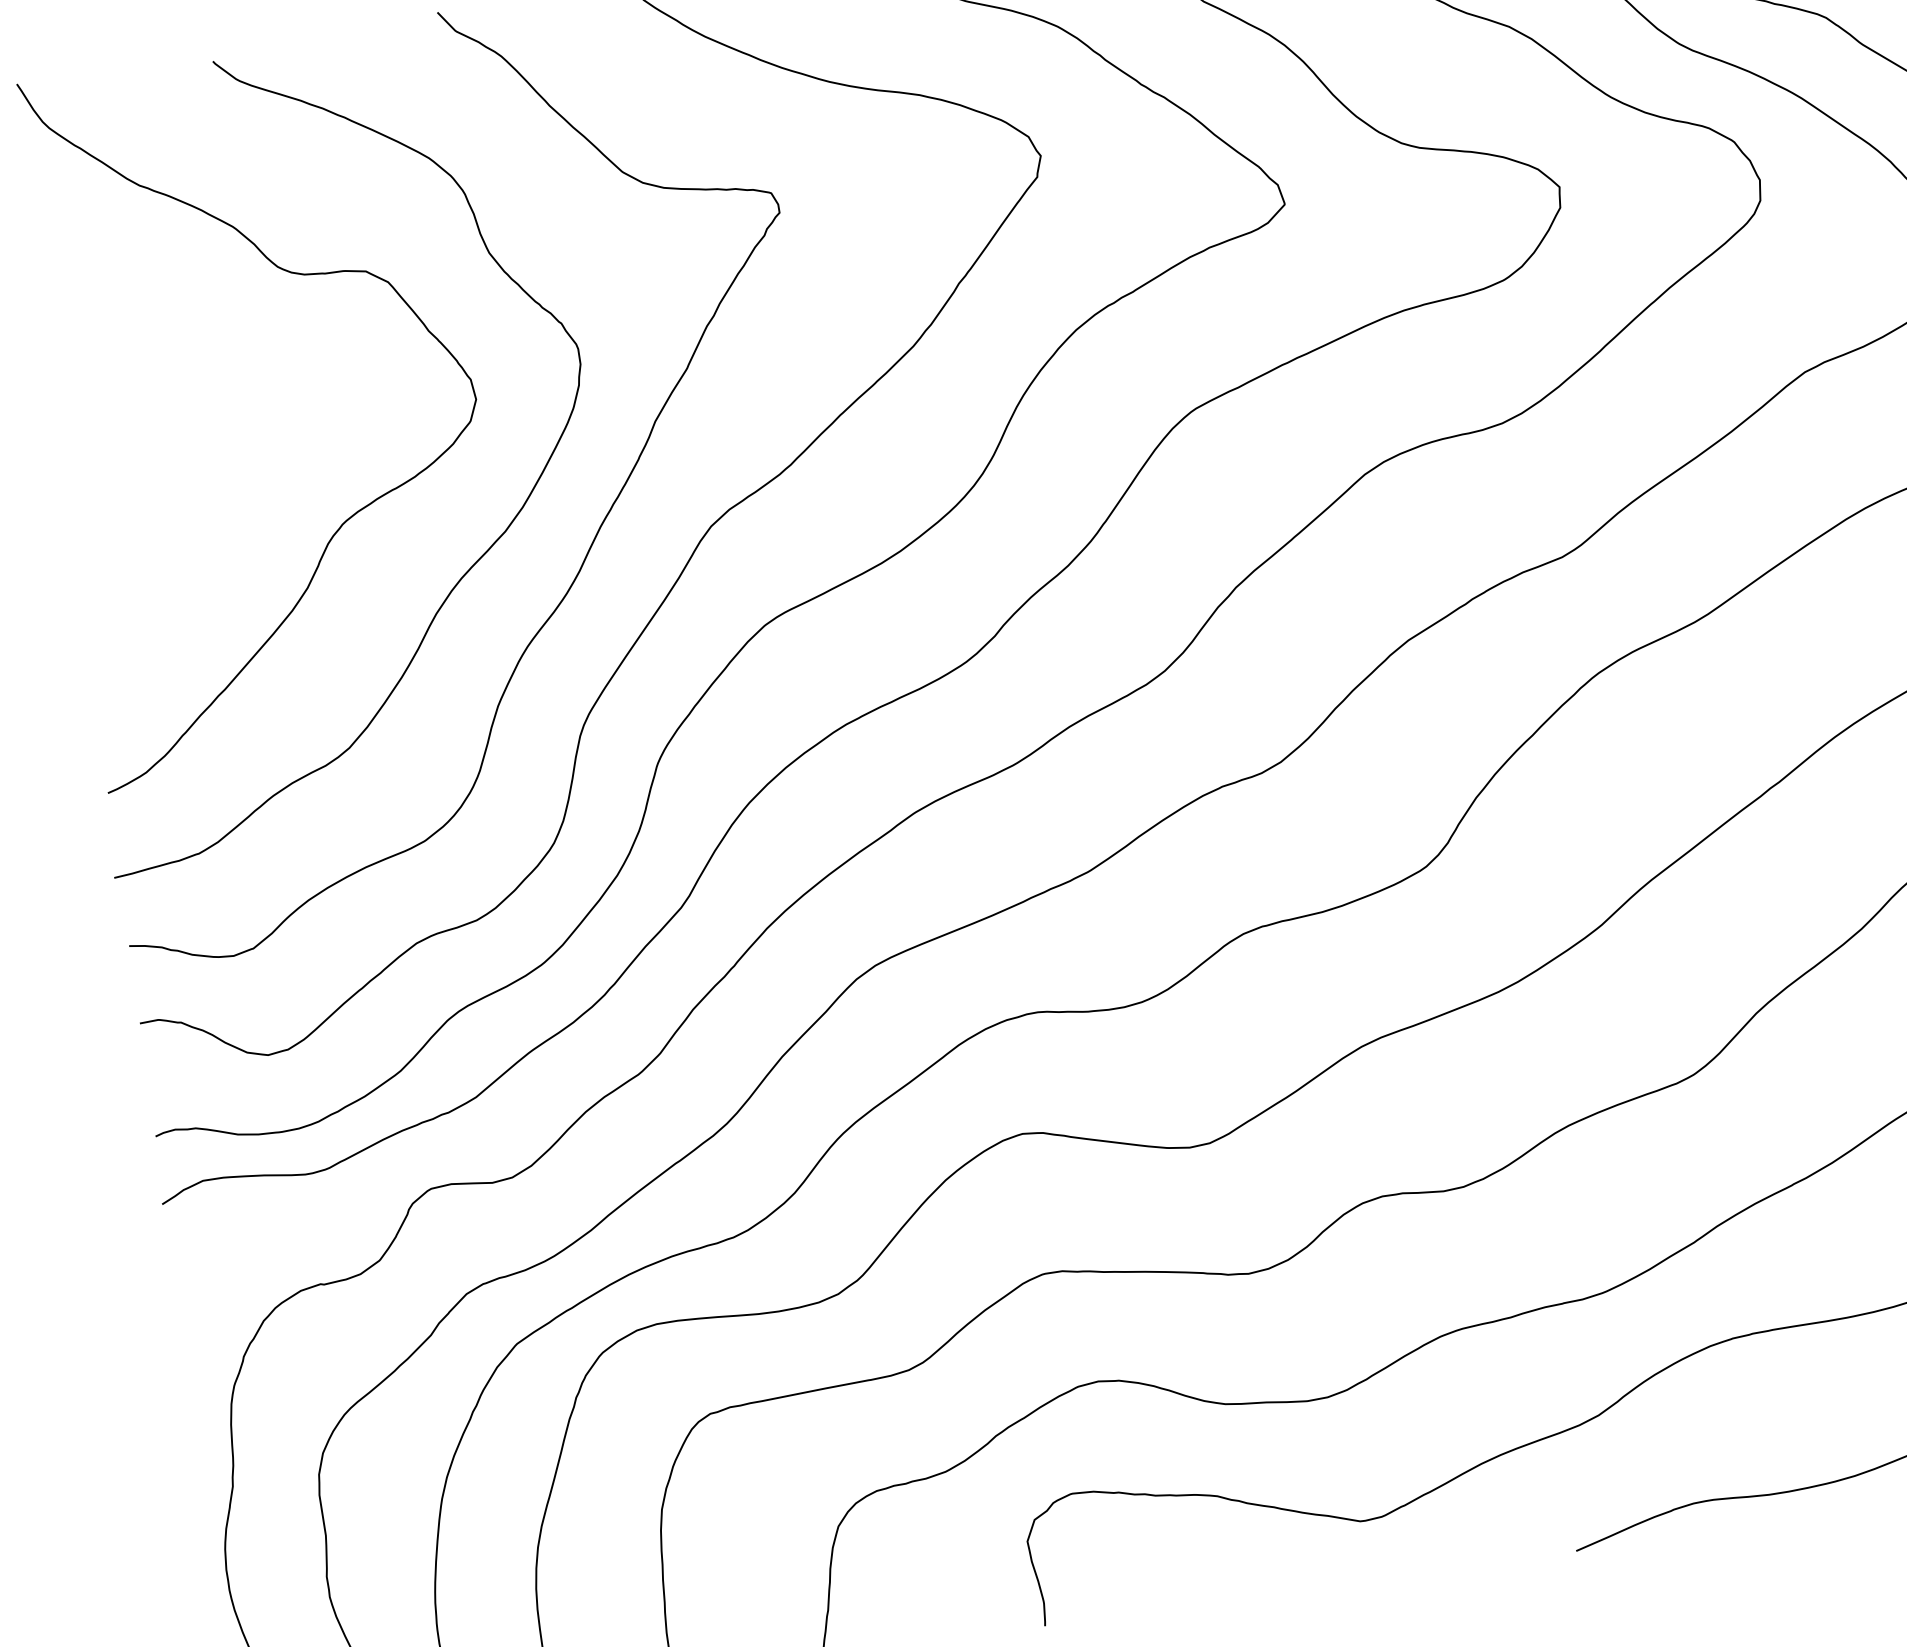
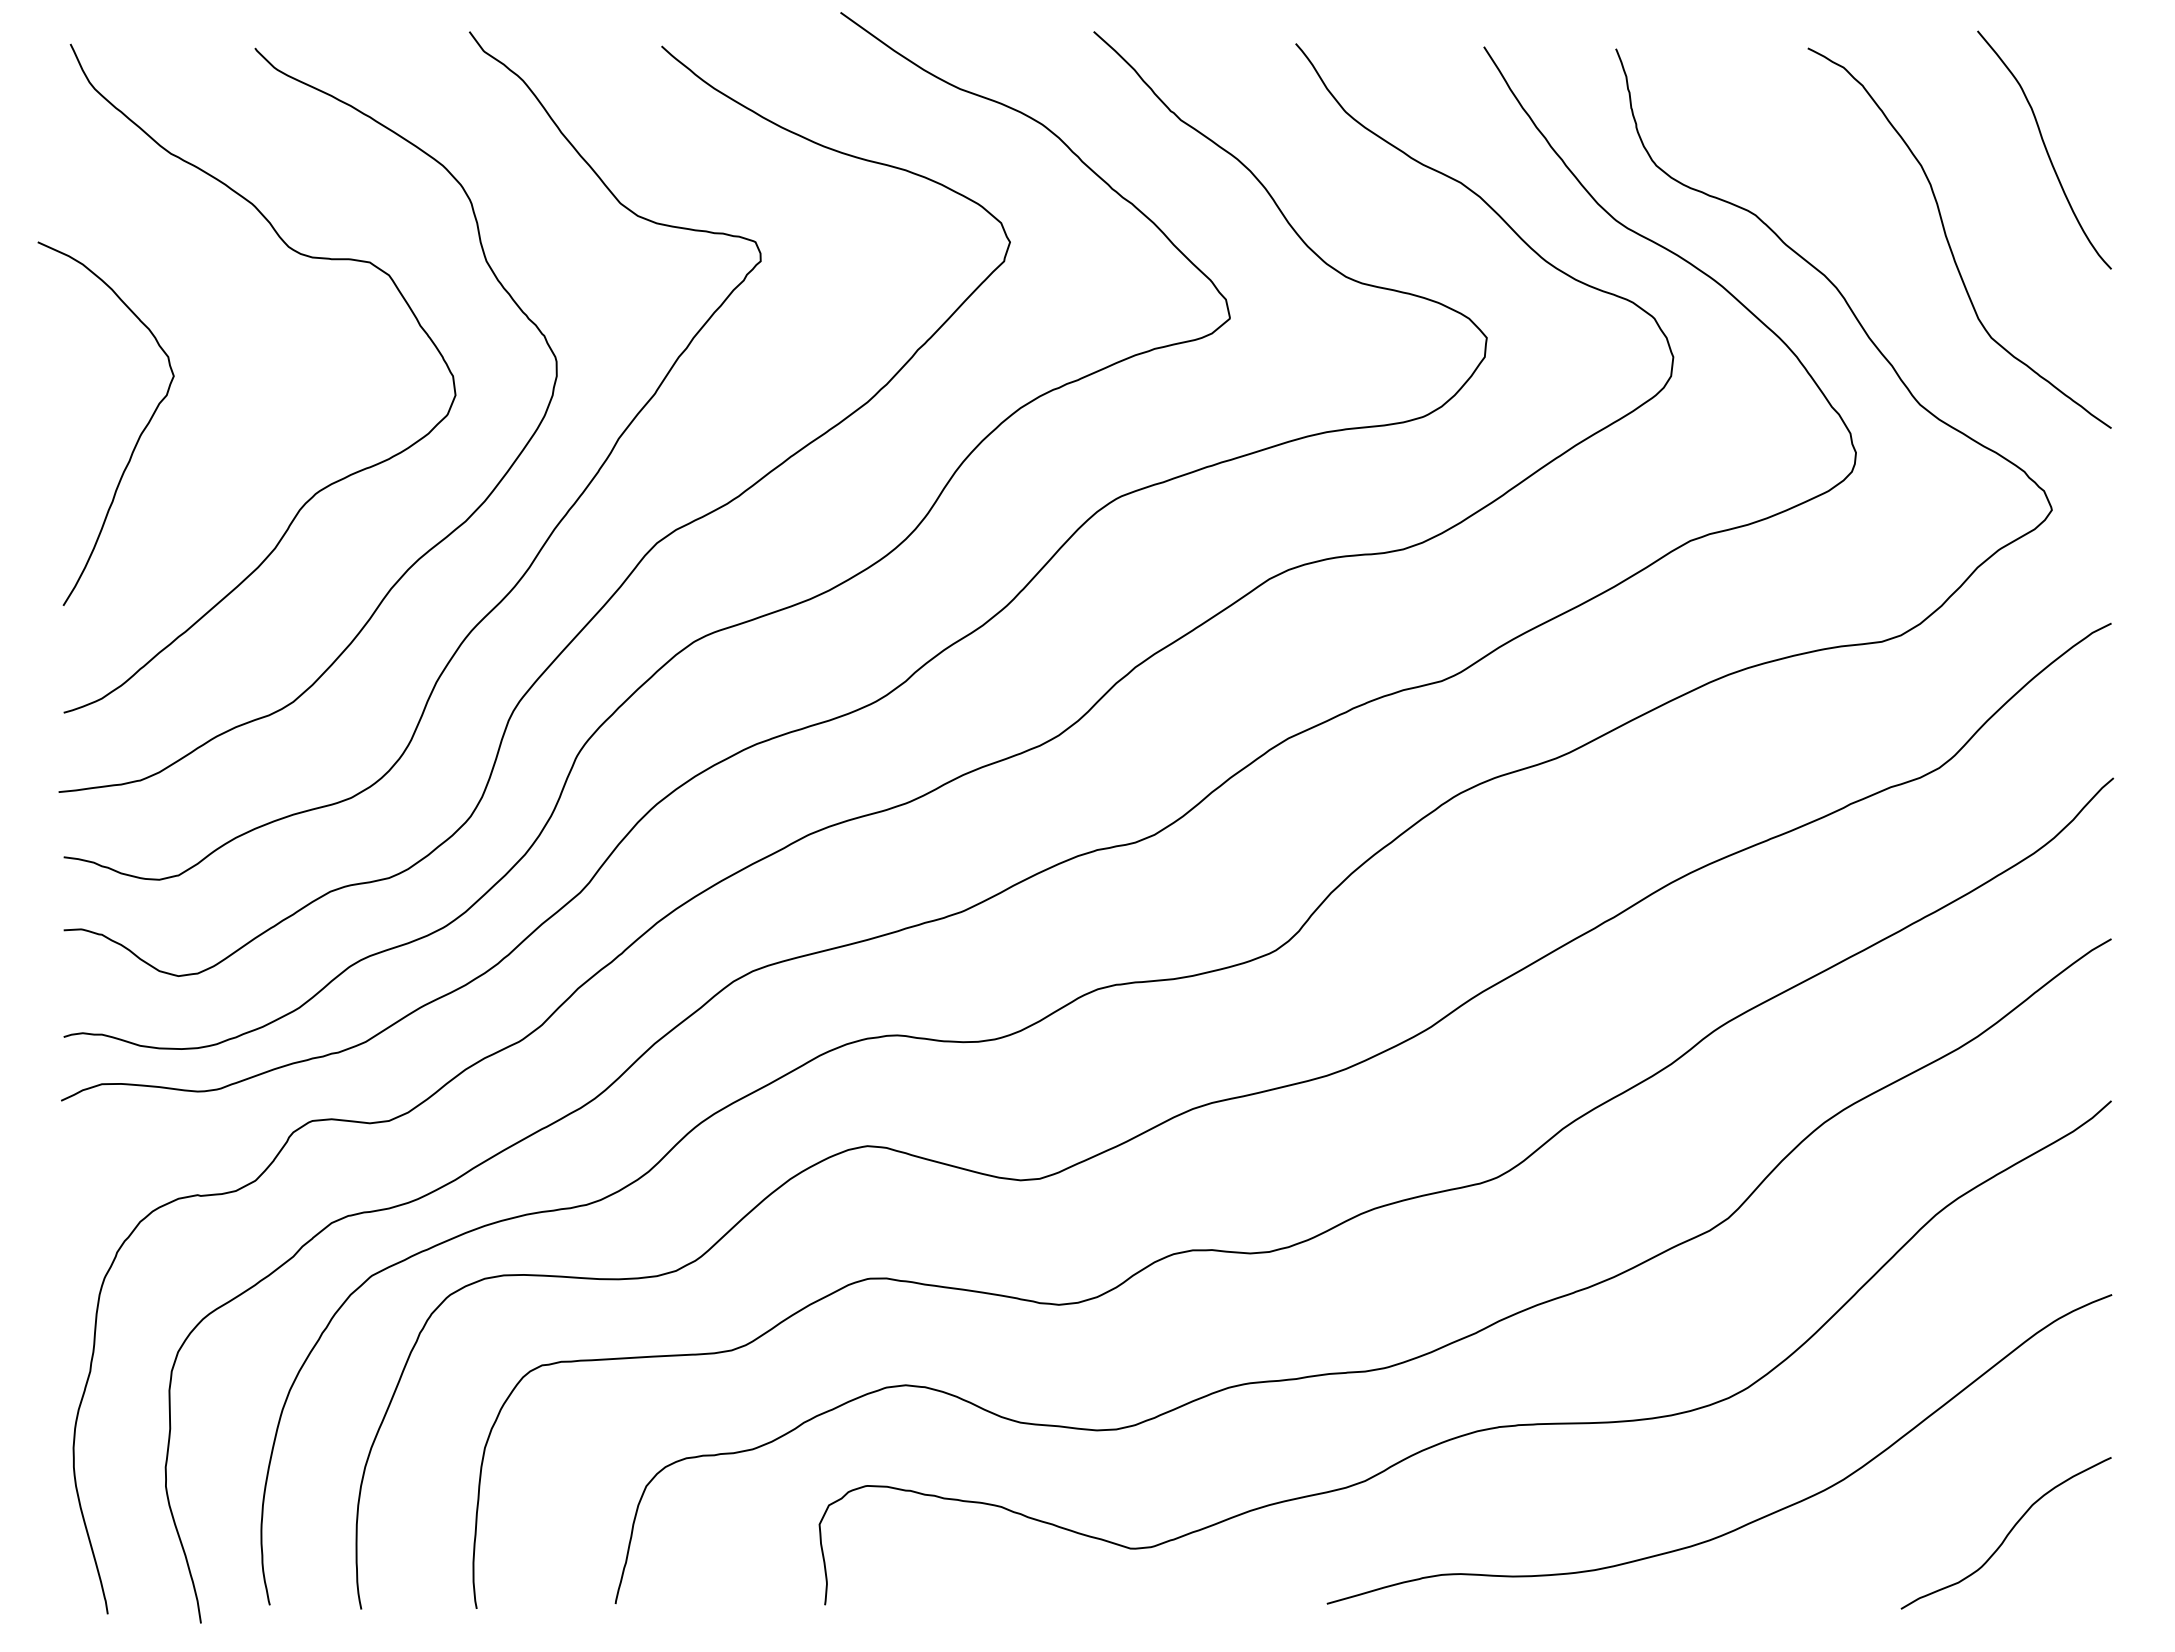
curve: (145, 492) -> (137, 439), added

